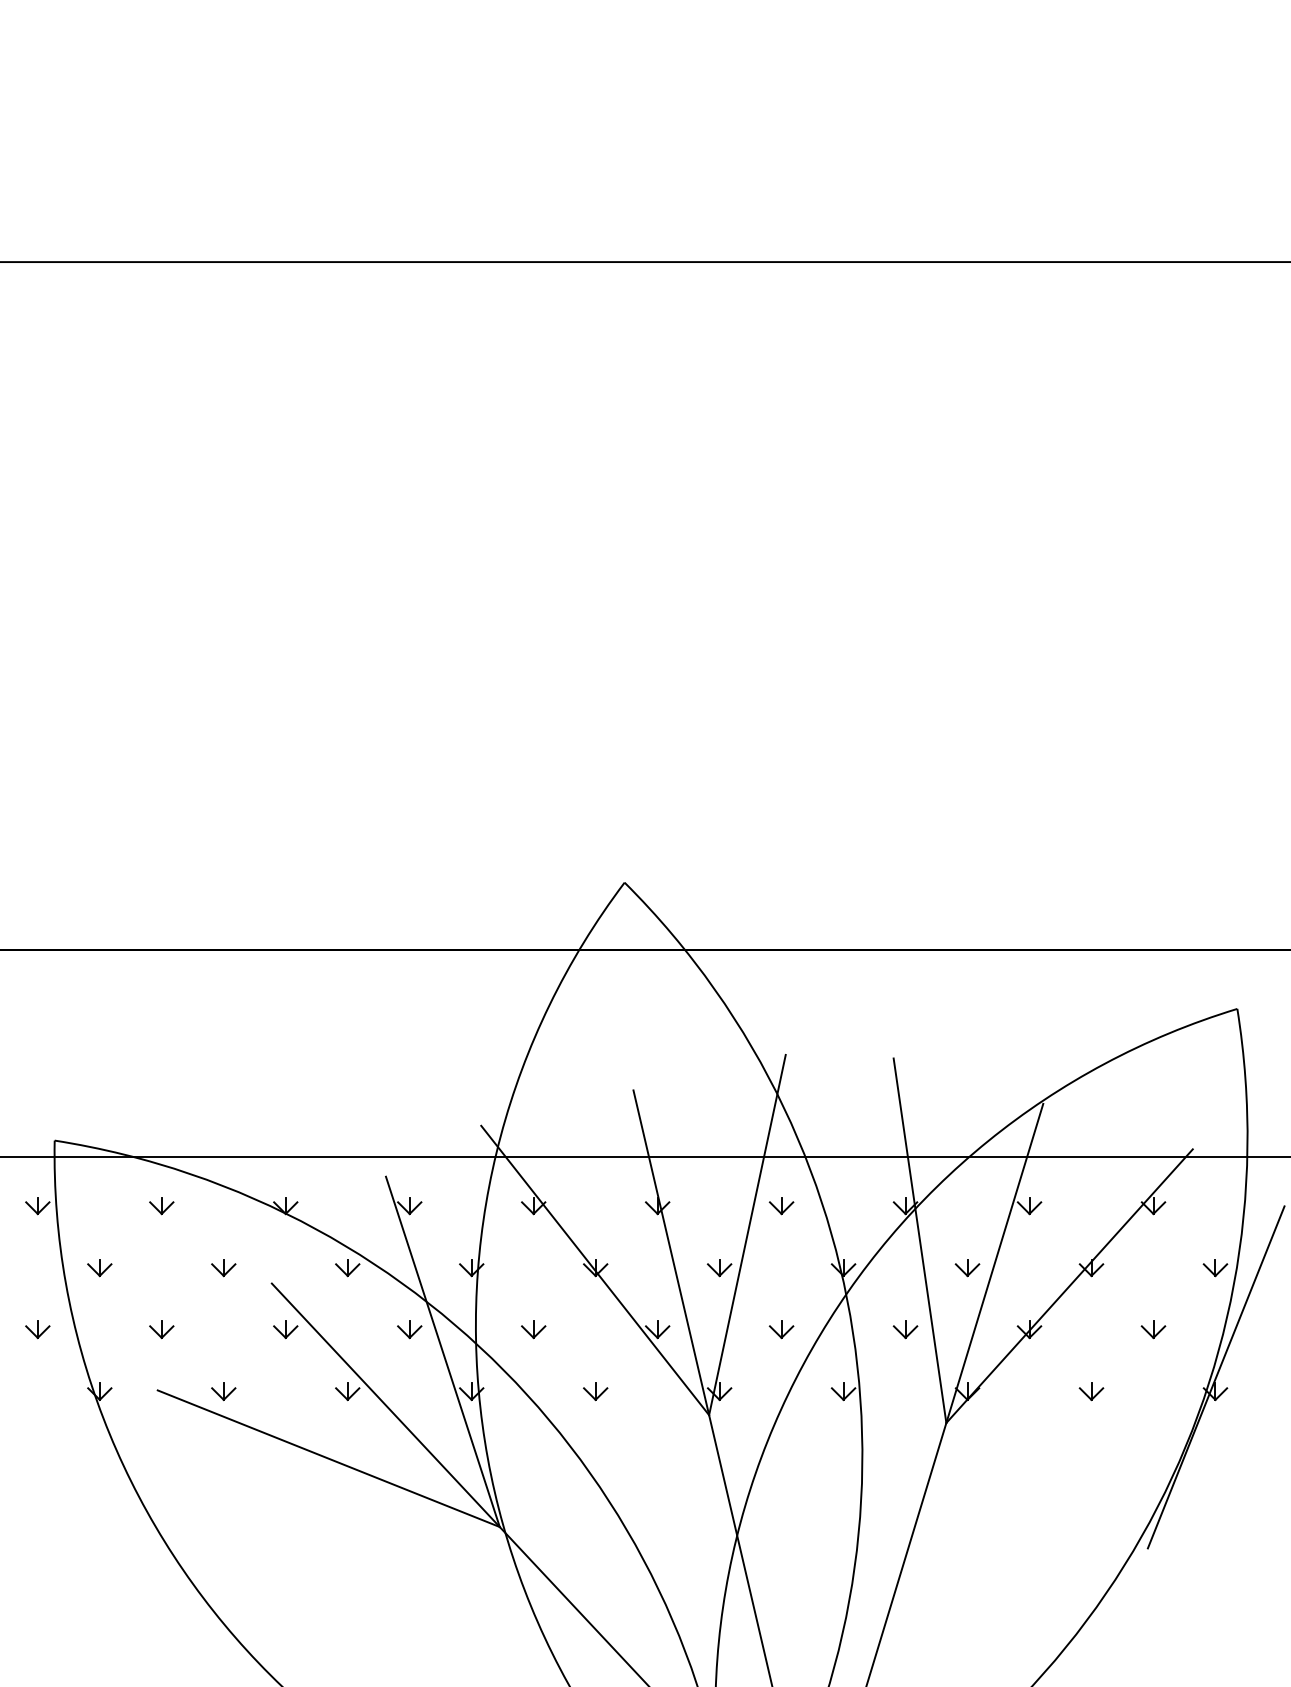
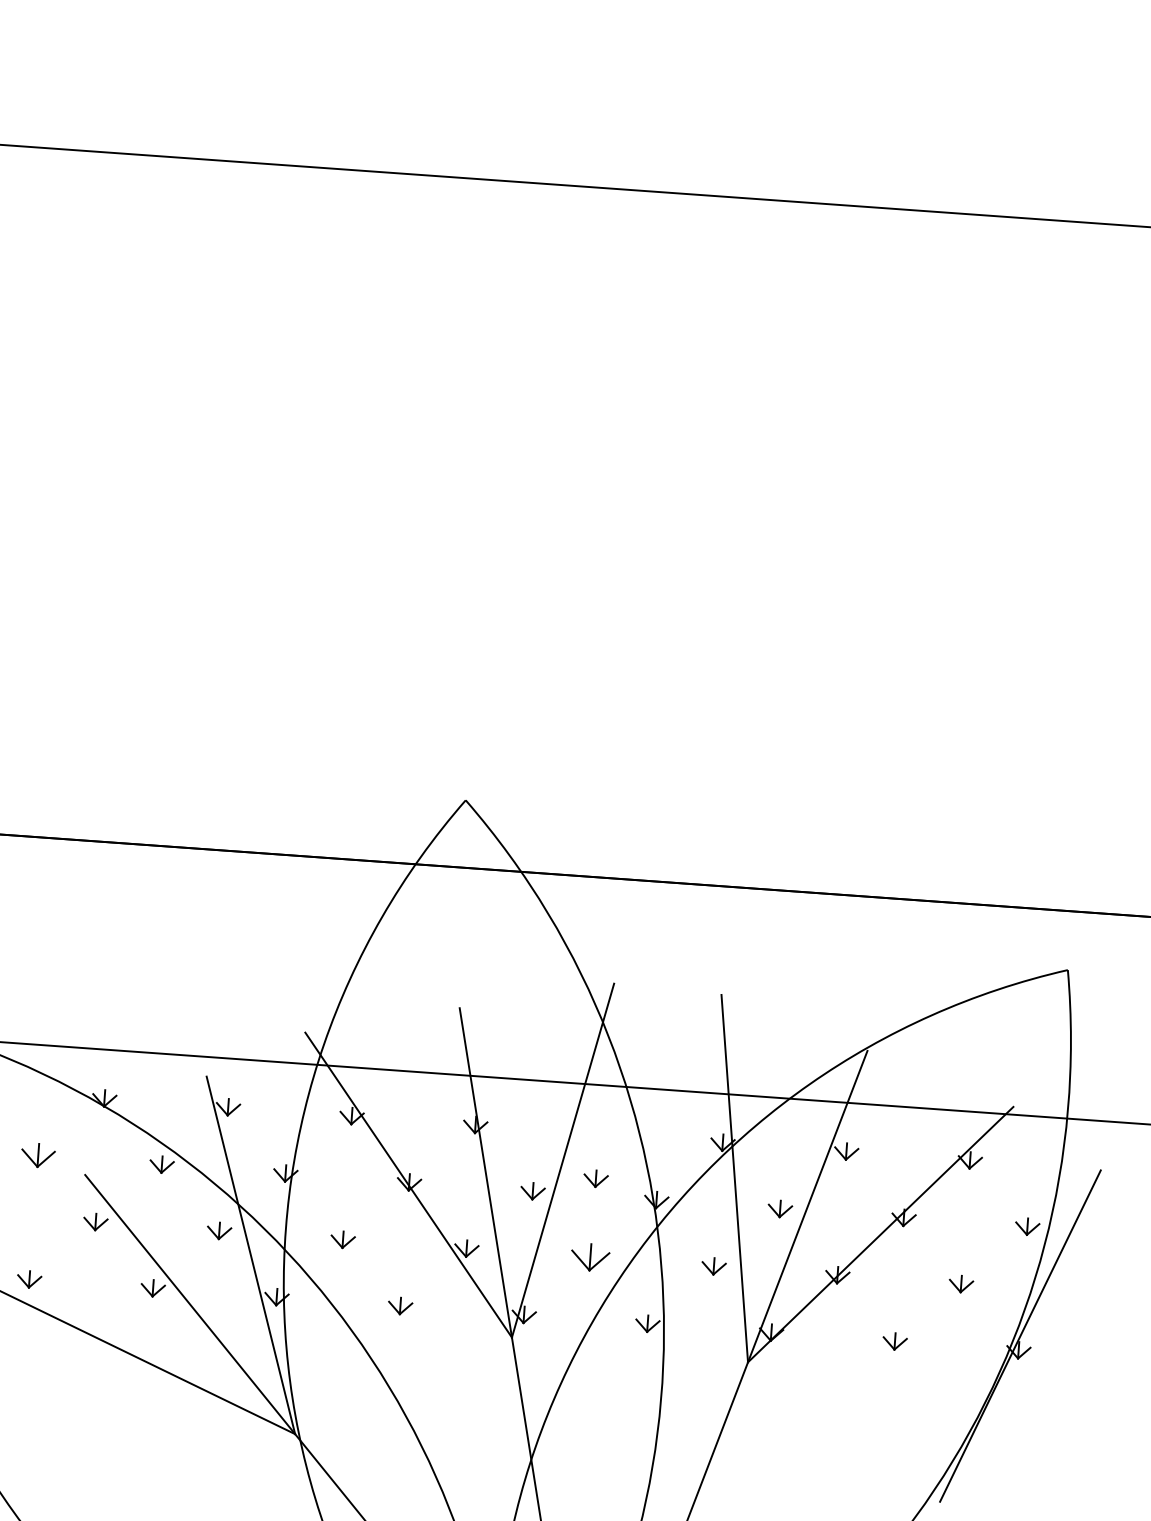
part: (781, 1206) -> (595, 1179), moved
part: (223, 1268) -> (38, 1156), size x1.4
part: (781, 1329) -> (590, 1257), size x1.6

